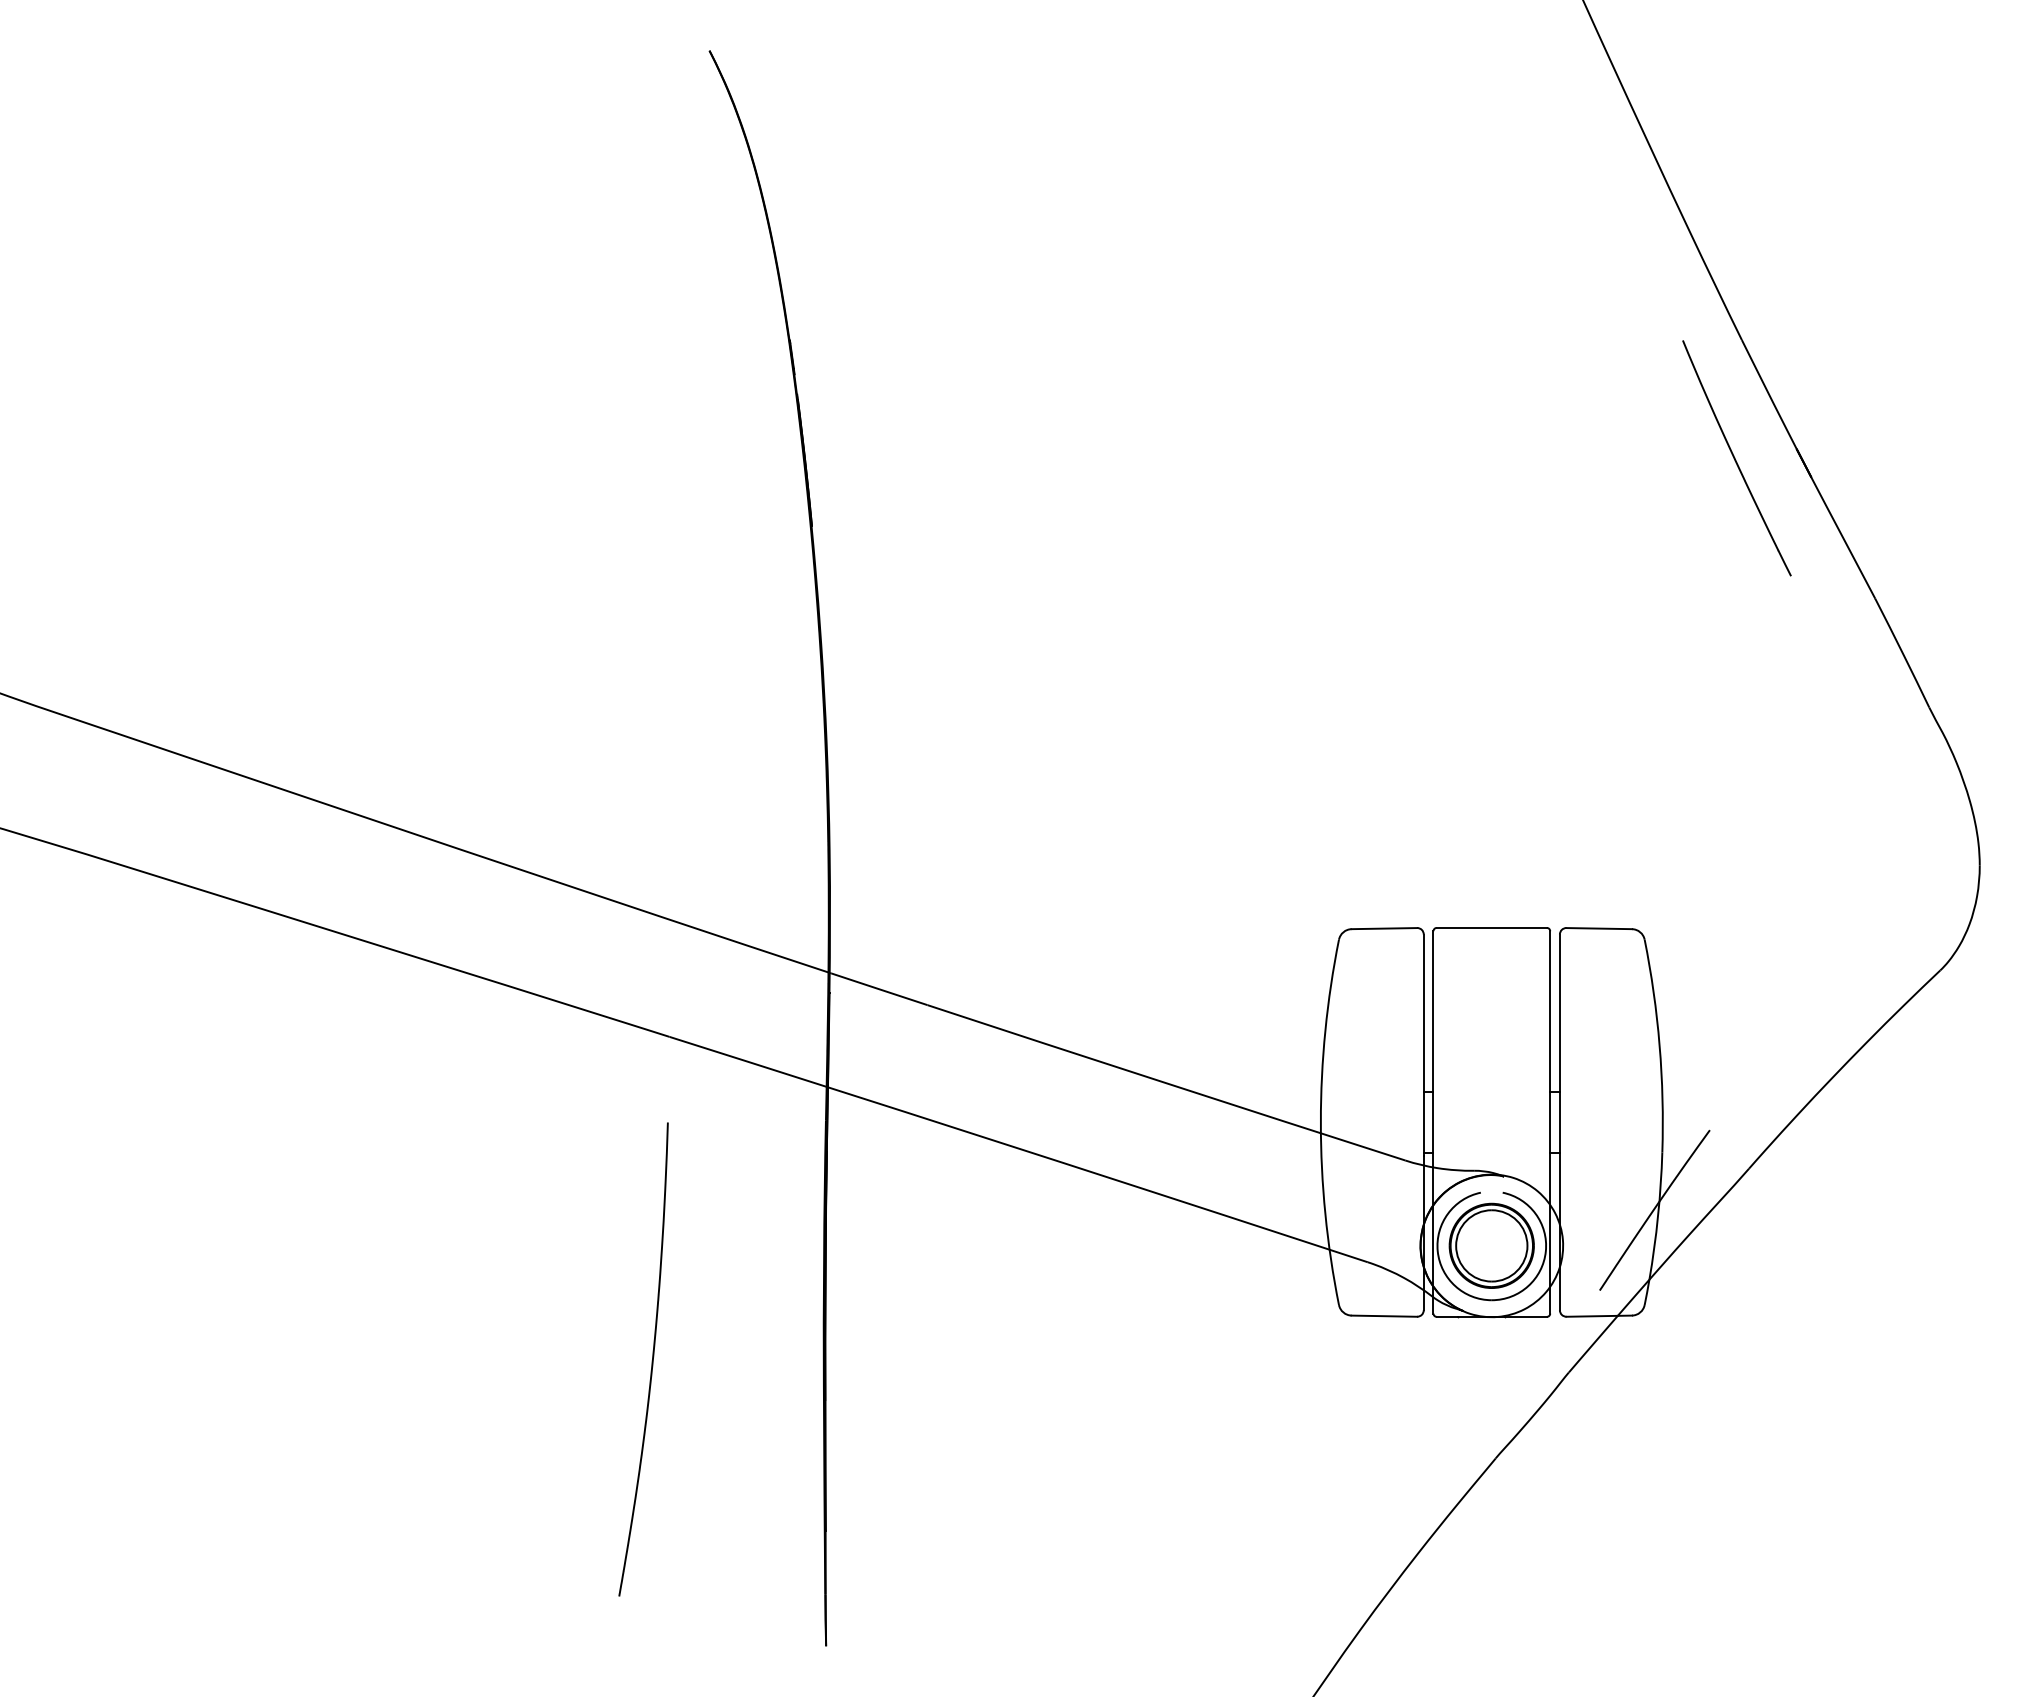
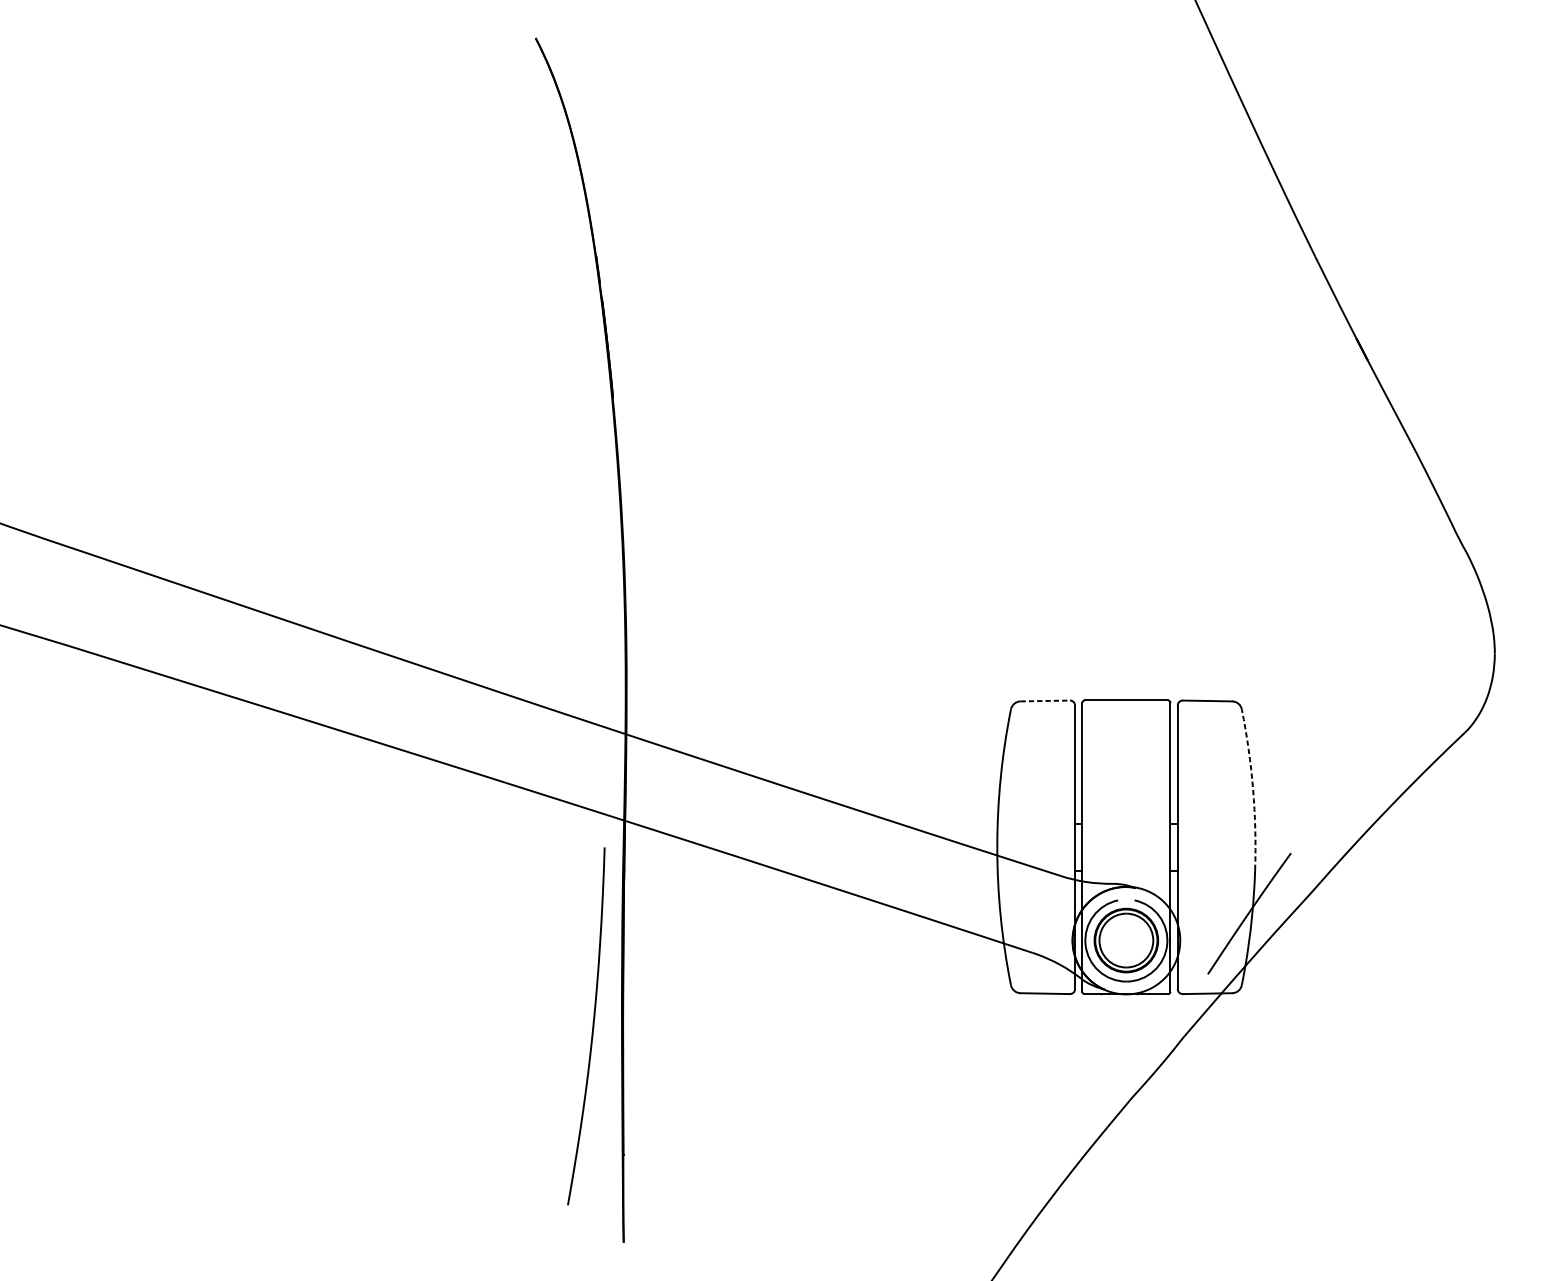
curve: (1735, 458) -> (1310, 346), removed
line: (1384, 928) -> (1045, 700), solid -> dashed
arc: (1659, 1045) -> (1253, 789), solid -> dashed
curve: (651, 1360) -> (592, 1027), moved

